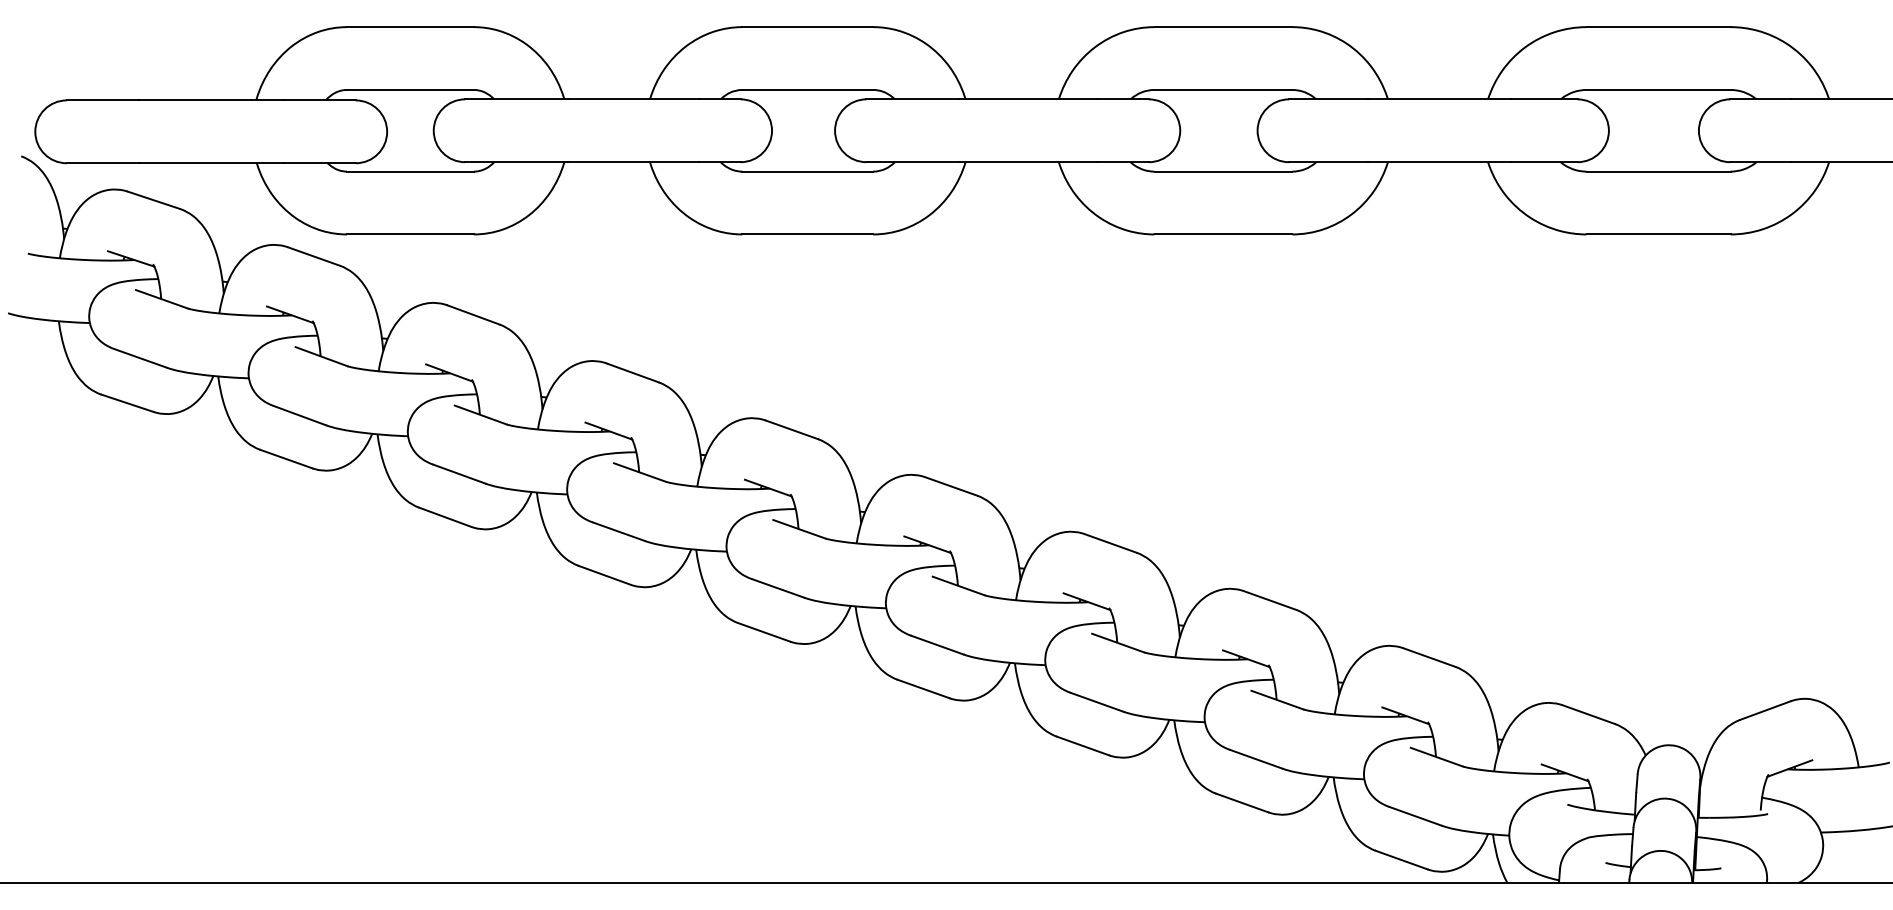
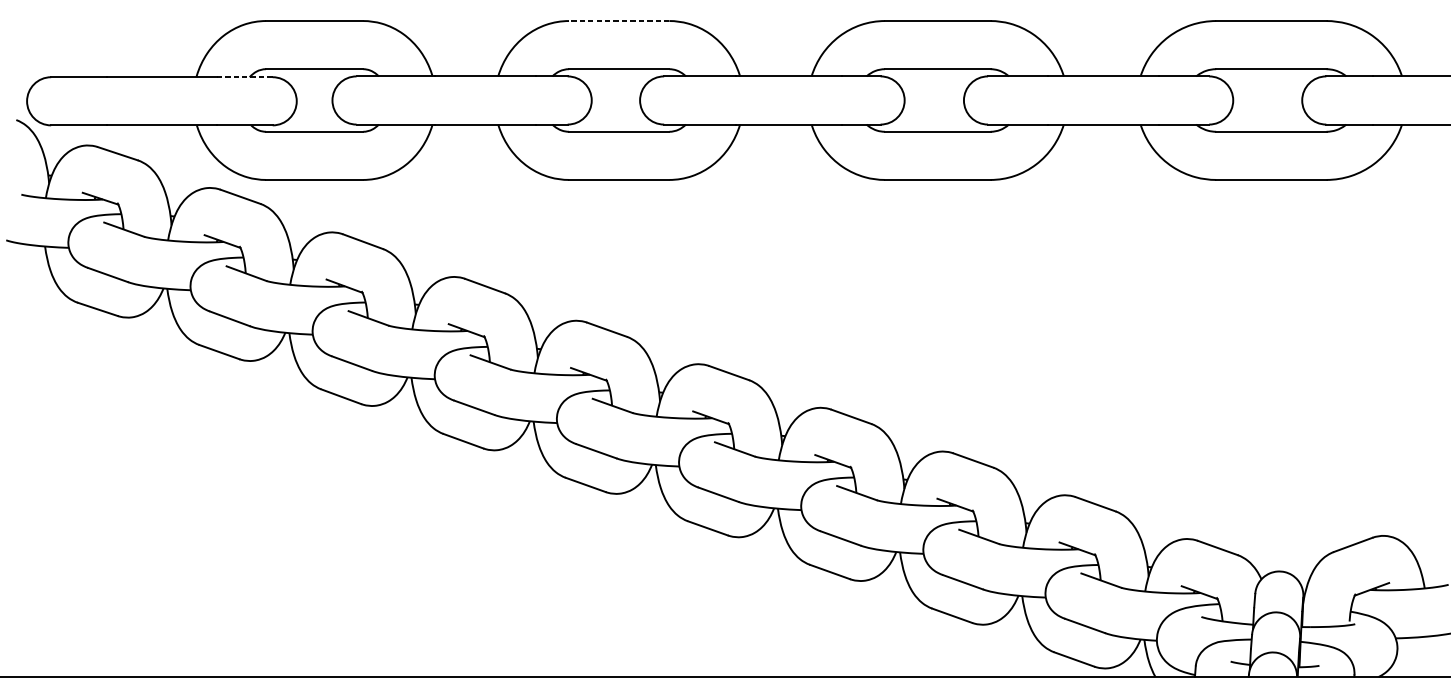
line: (807, 27) -> (618, 21), solid -> dashed
line: (319, 100) -> (244, 77), solid -> dashed

